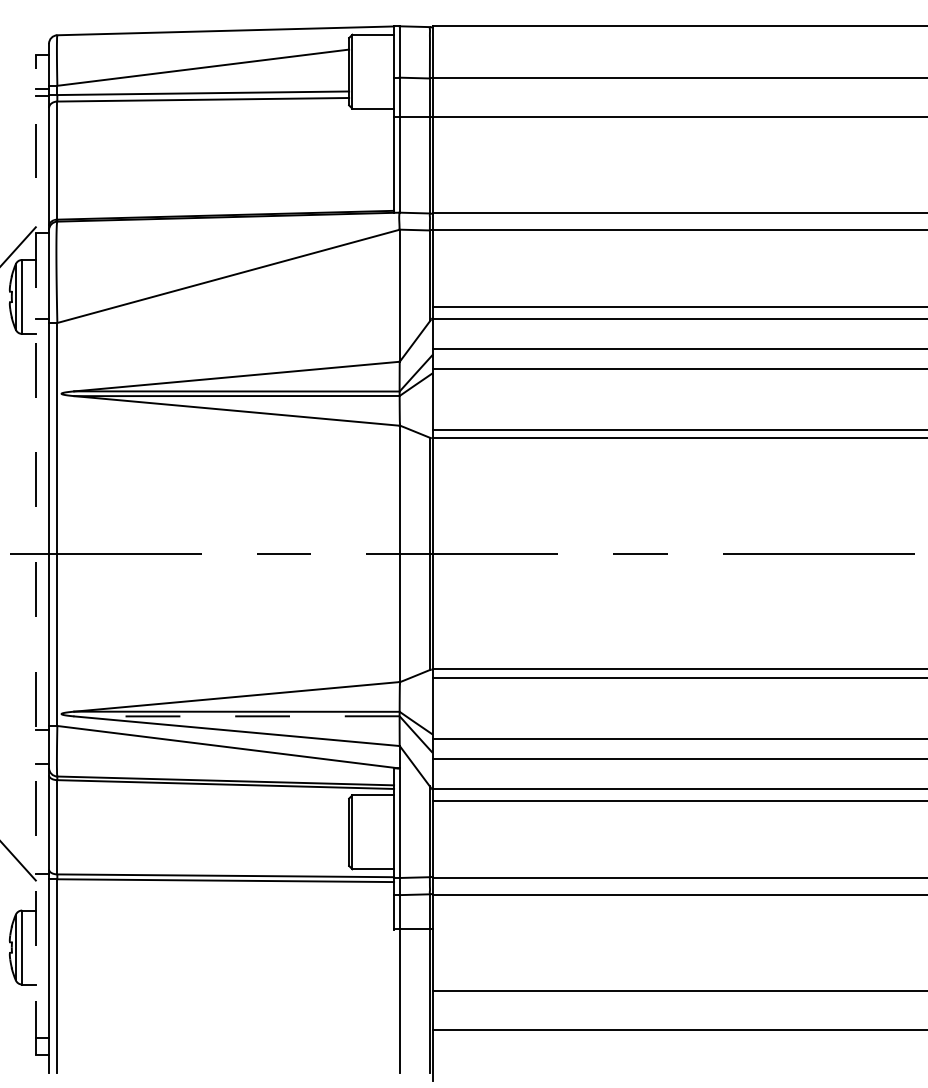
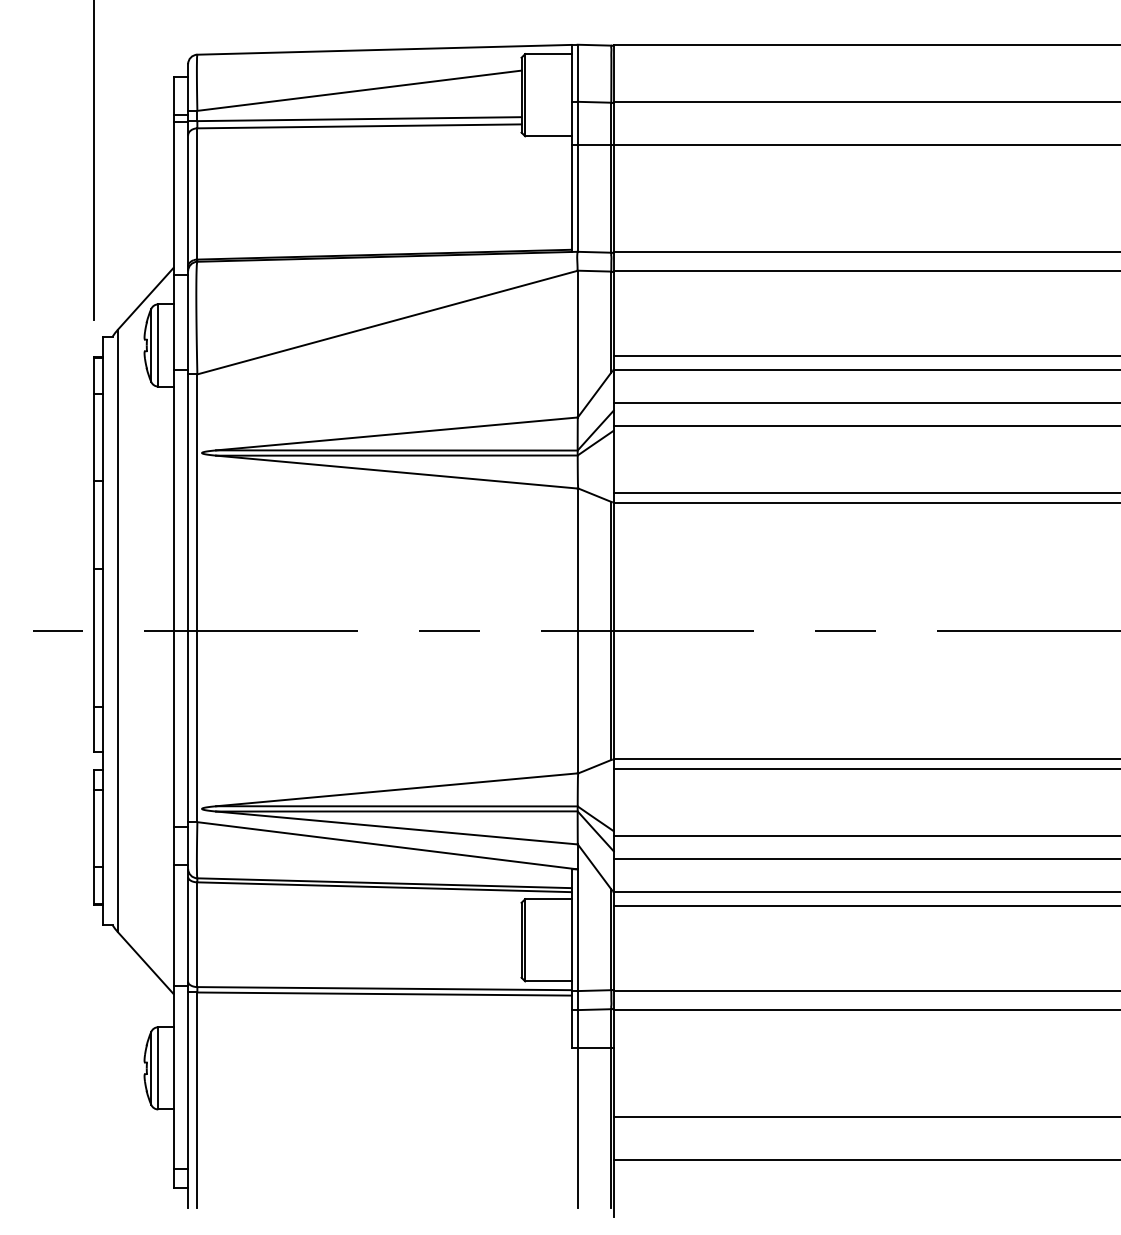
line: (35, 555) -> (173, 632), dashed -> solid
line: (236, 716) -> (396, 811), dashed -> solid

